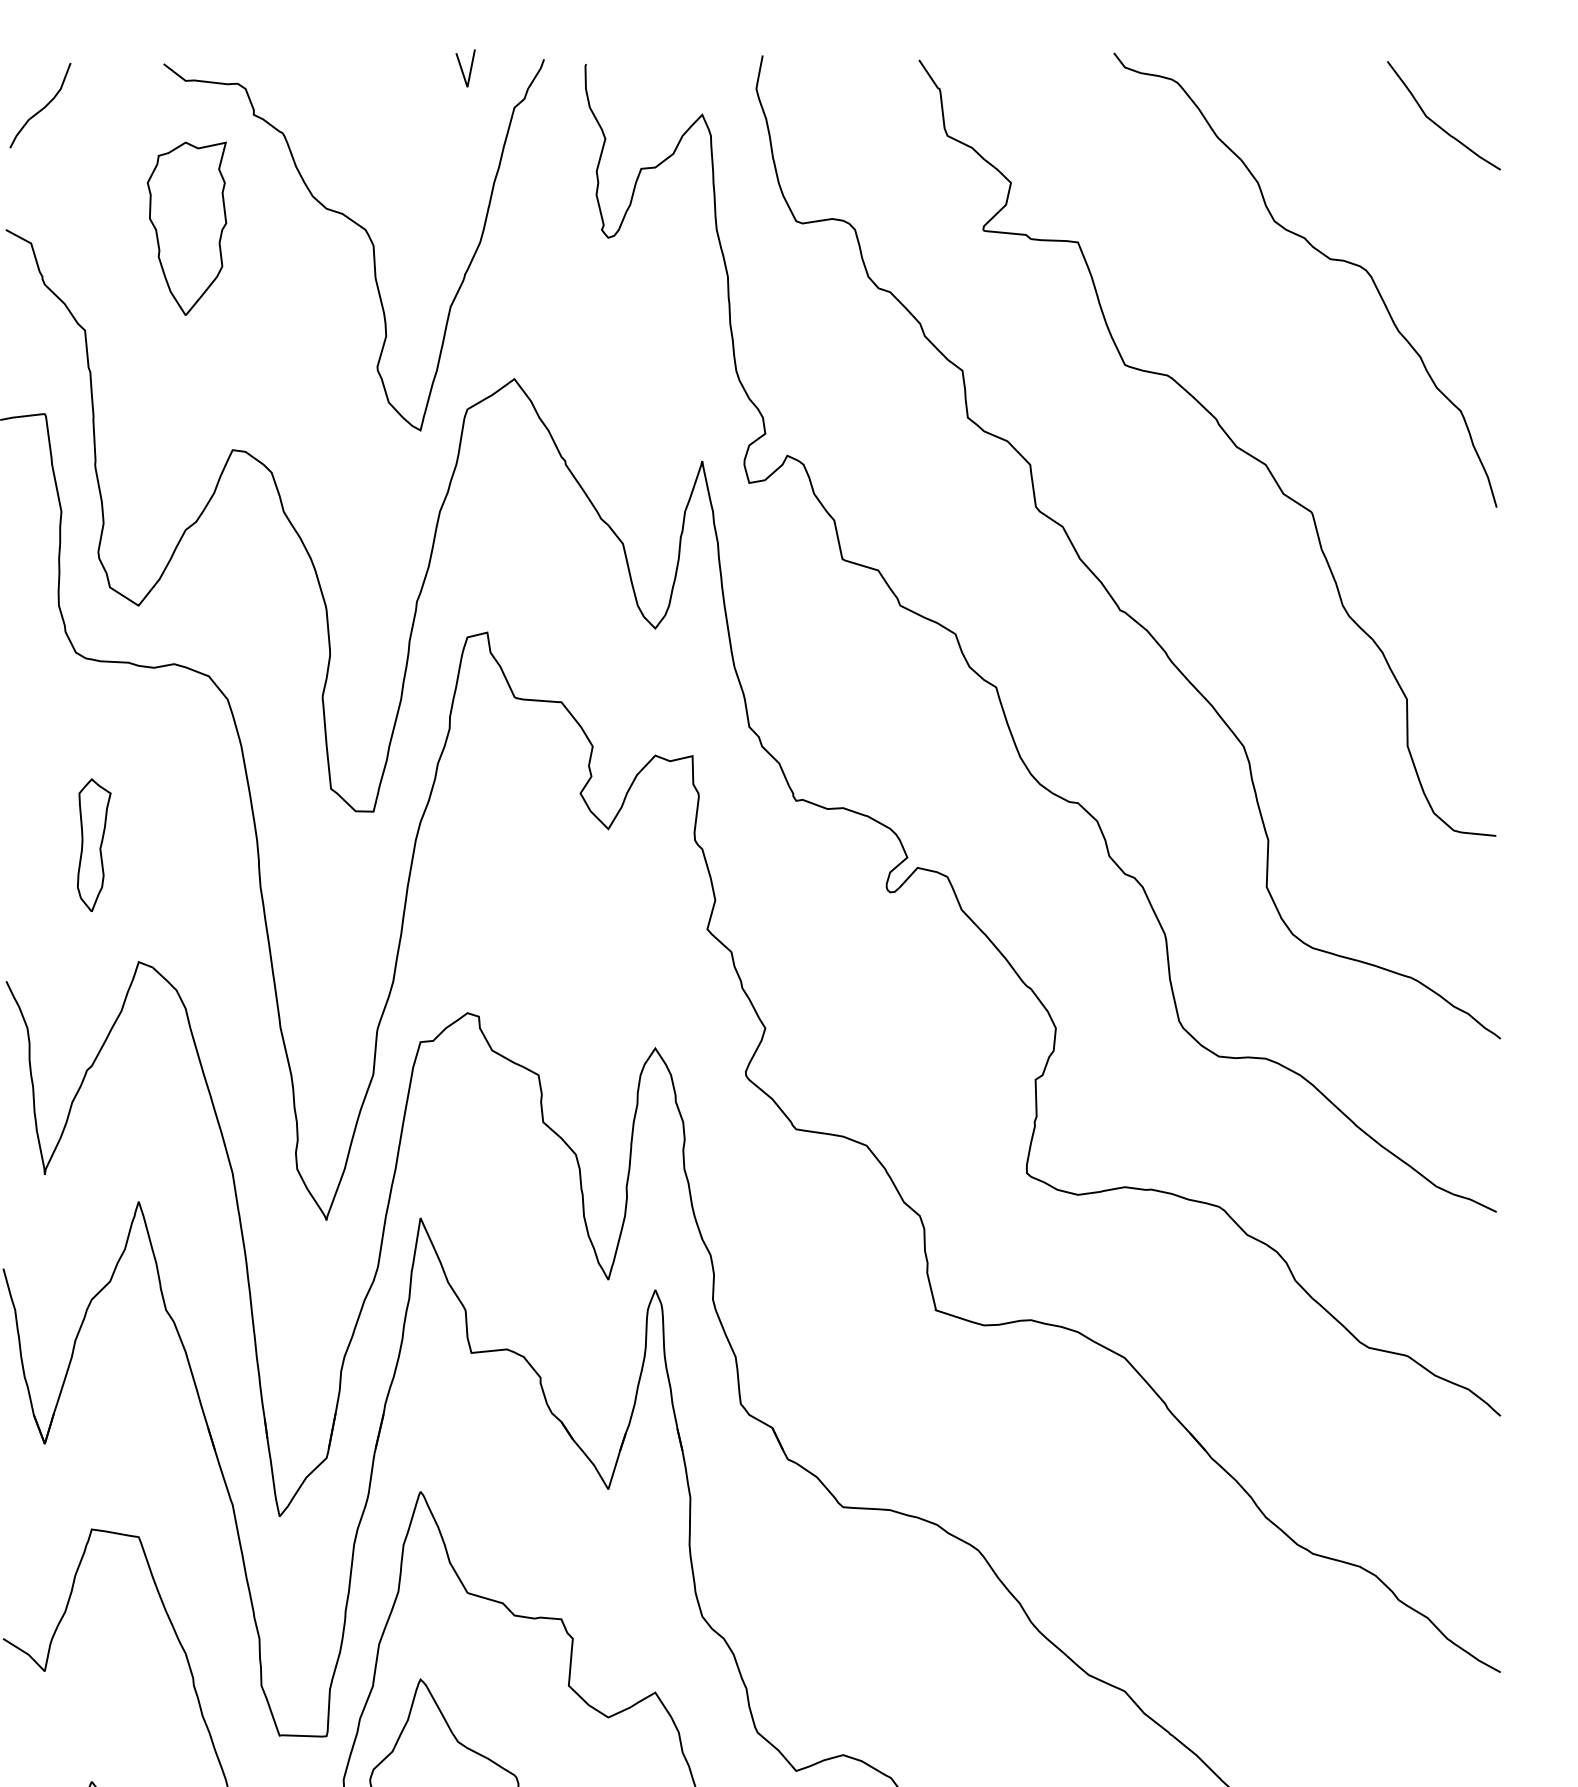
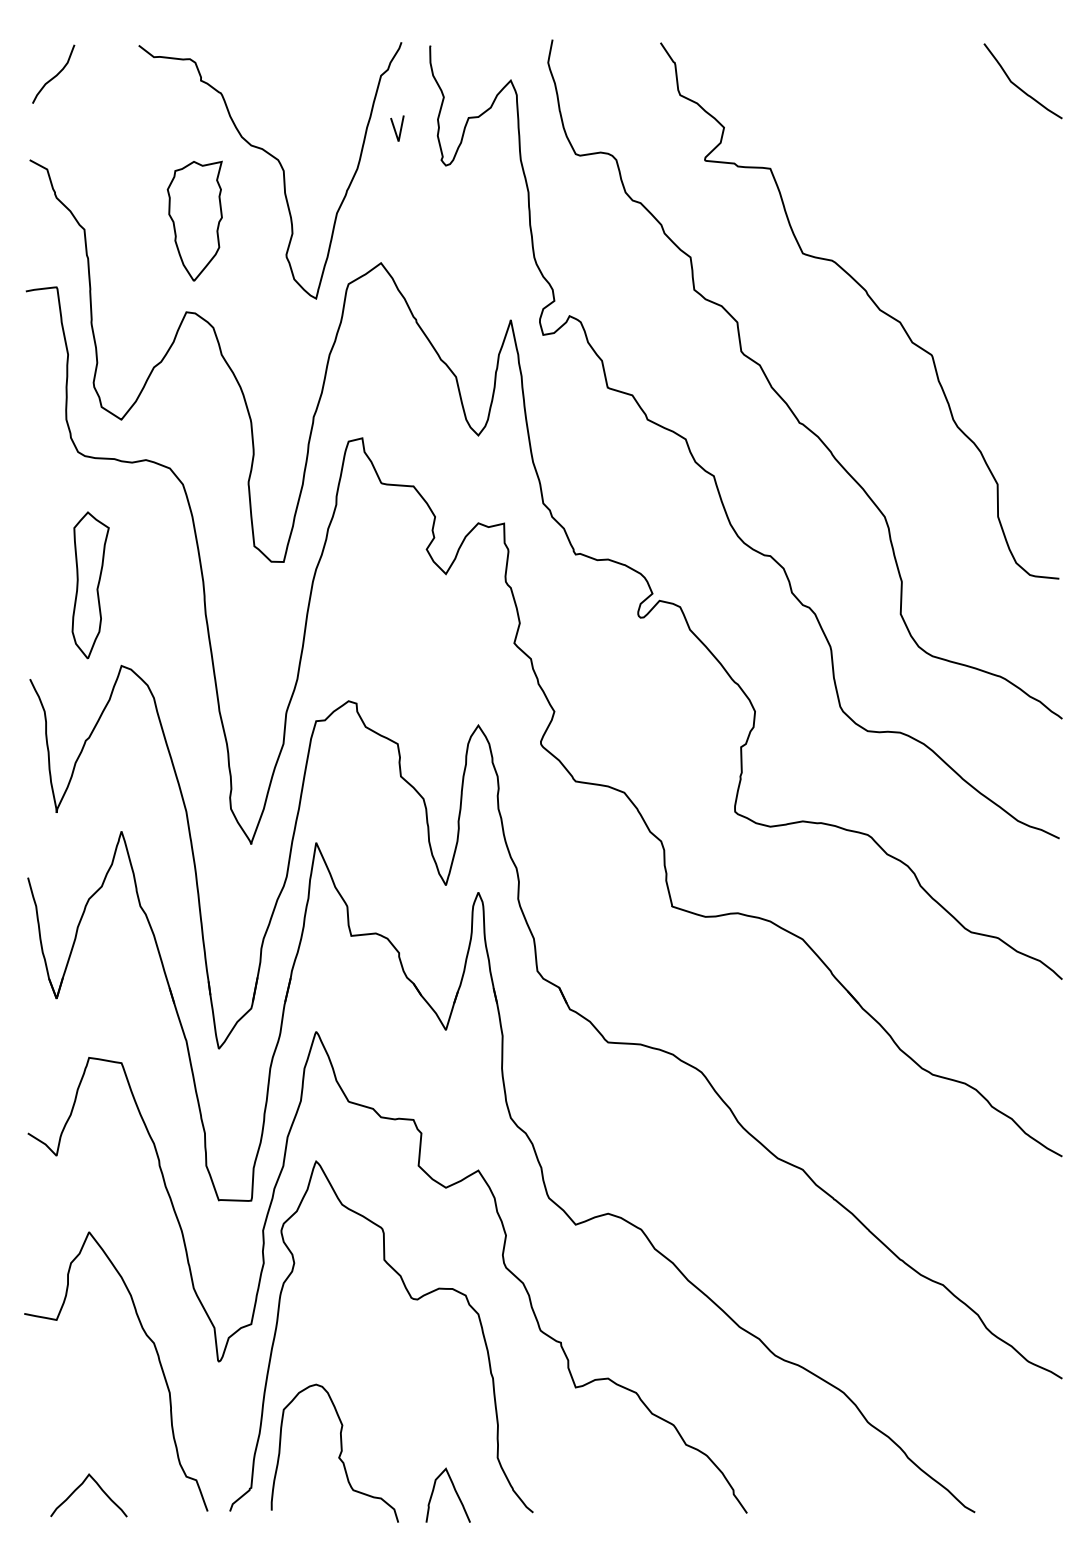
line: (462, 68) -> (395, 128), moved
part: (186, 227) -> (194, 220), moved
curve: (1321, 255) -> (938, 177), removed
part: (93, 844) -> (90, 584), size x1.6

